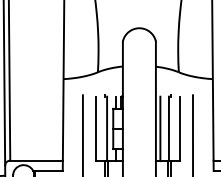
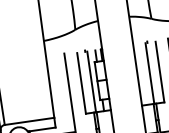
line: (160, 128) -> (141, 74), removed

